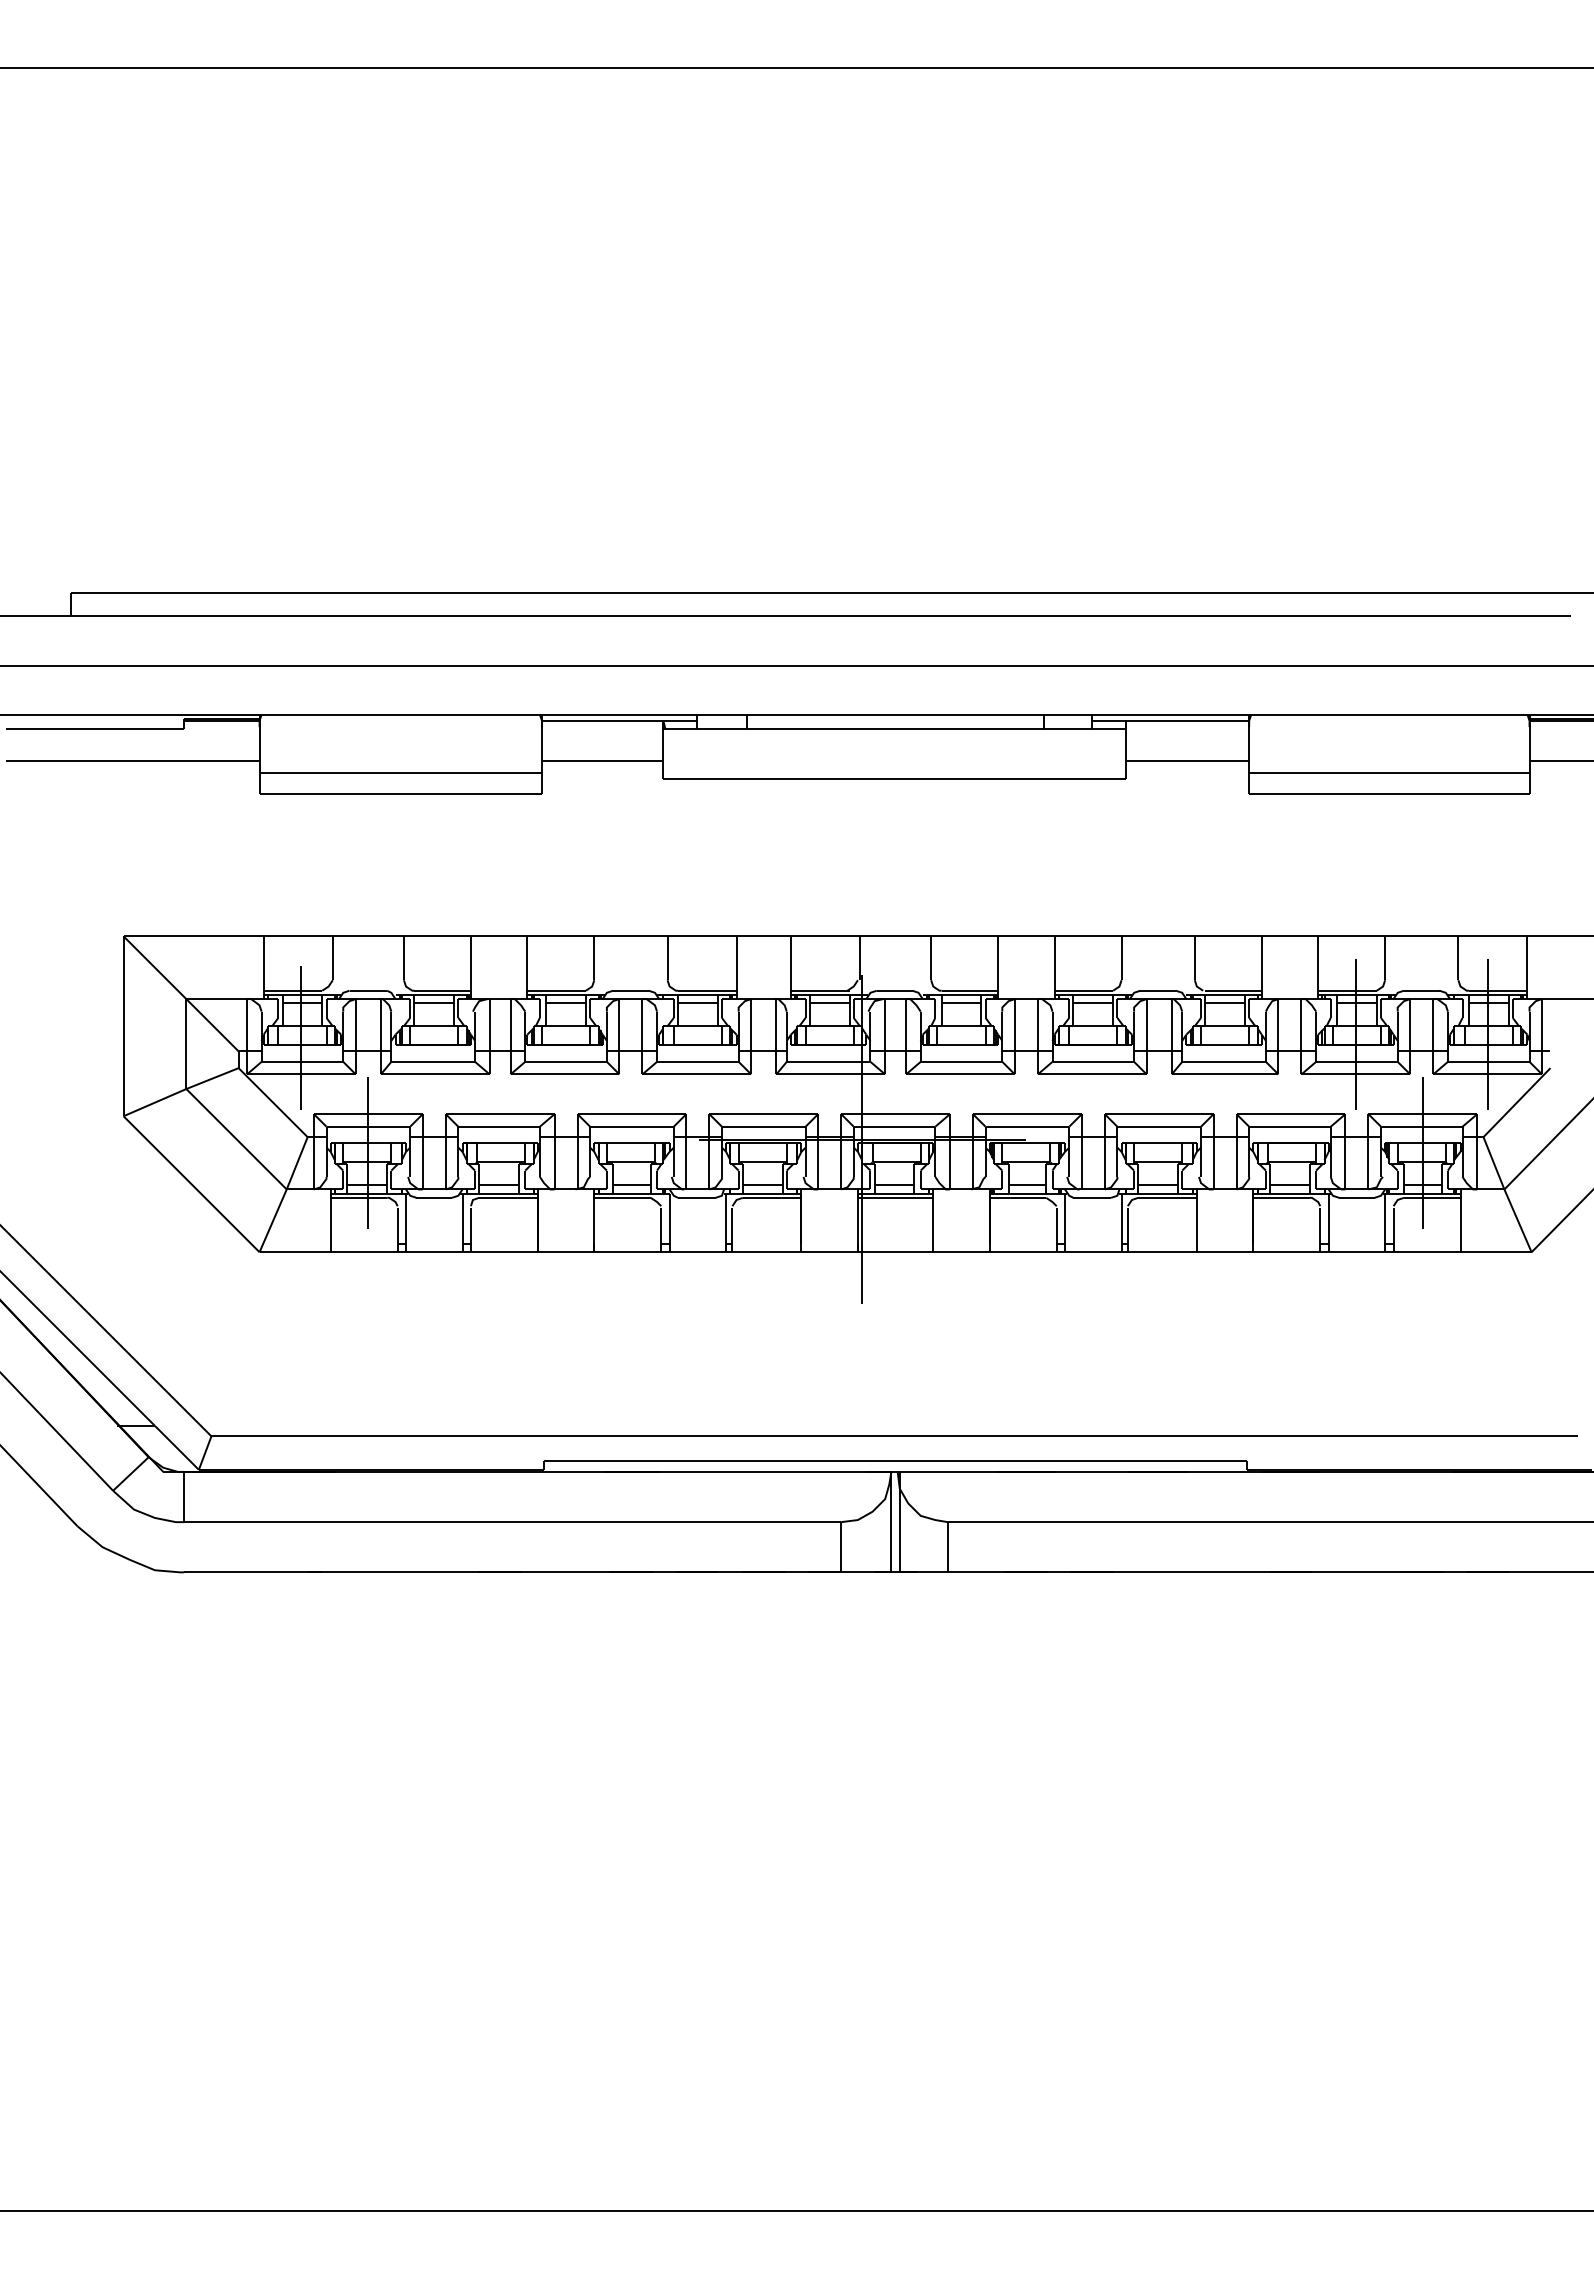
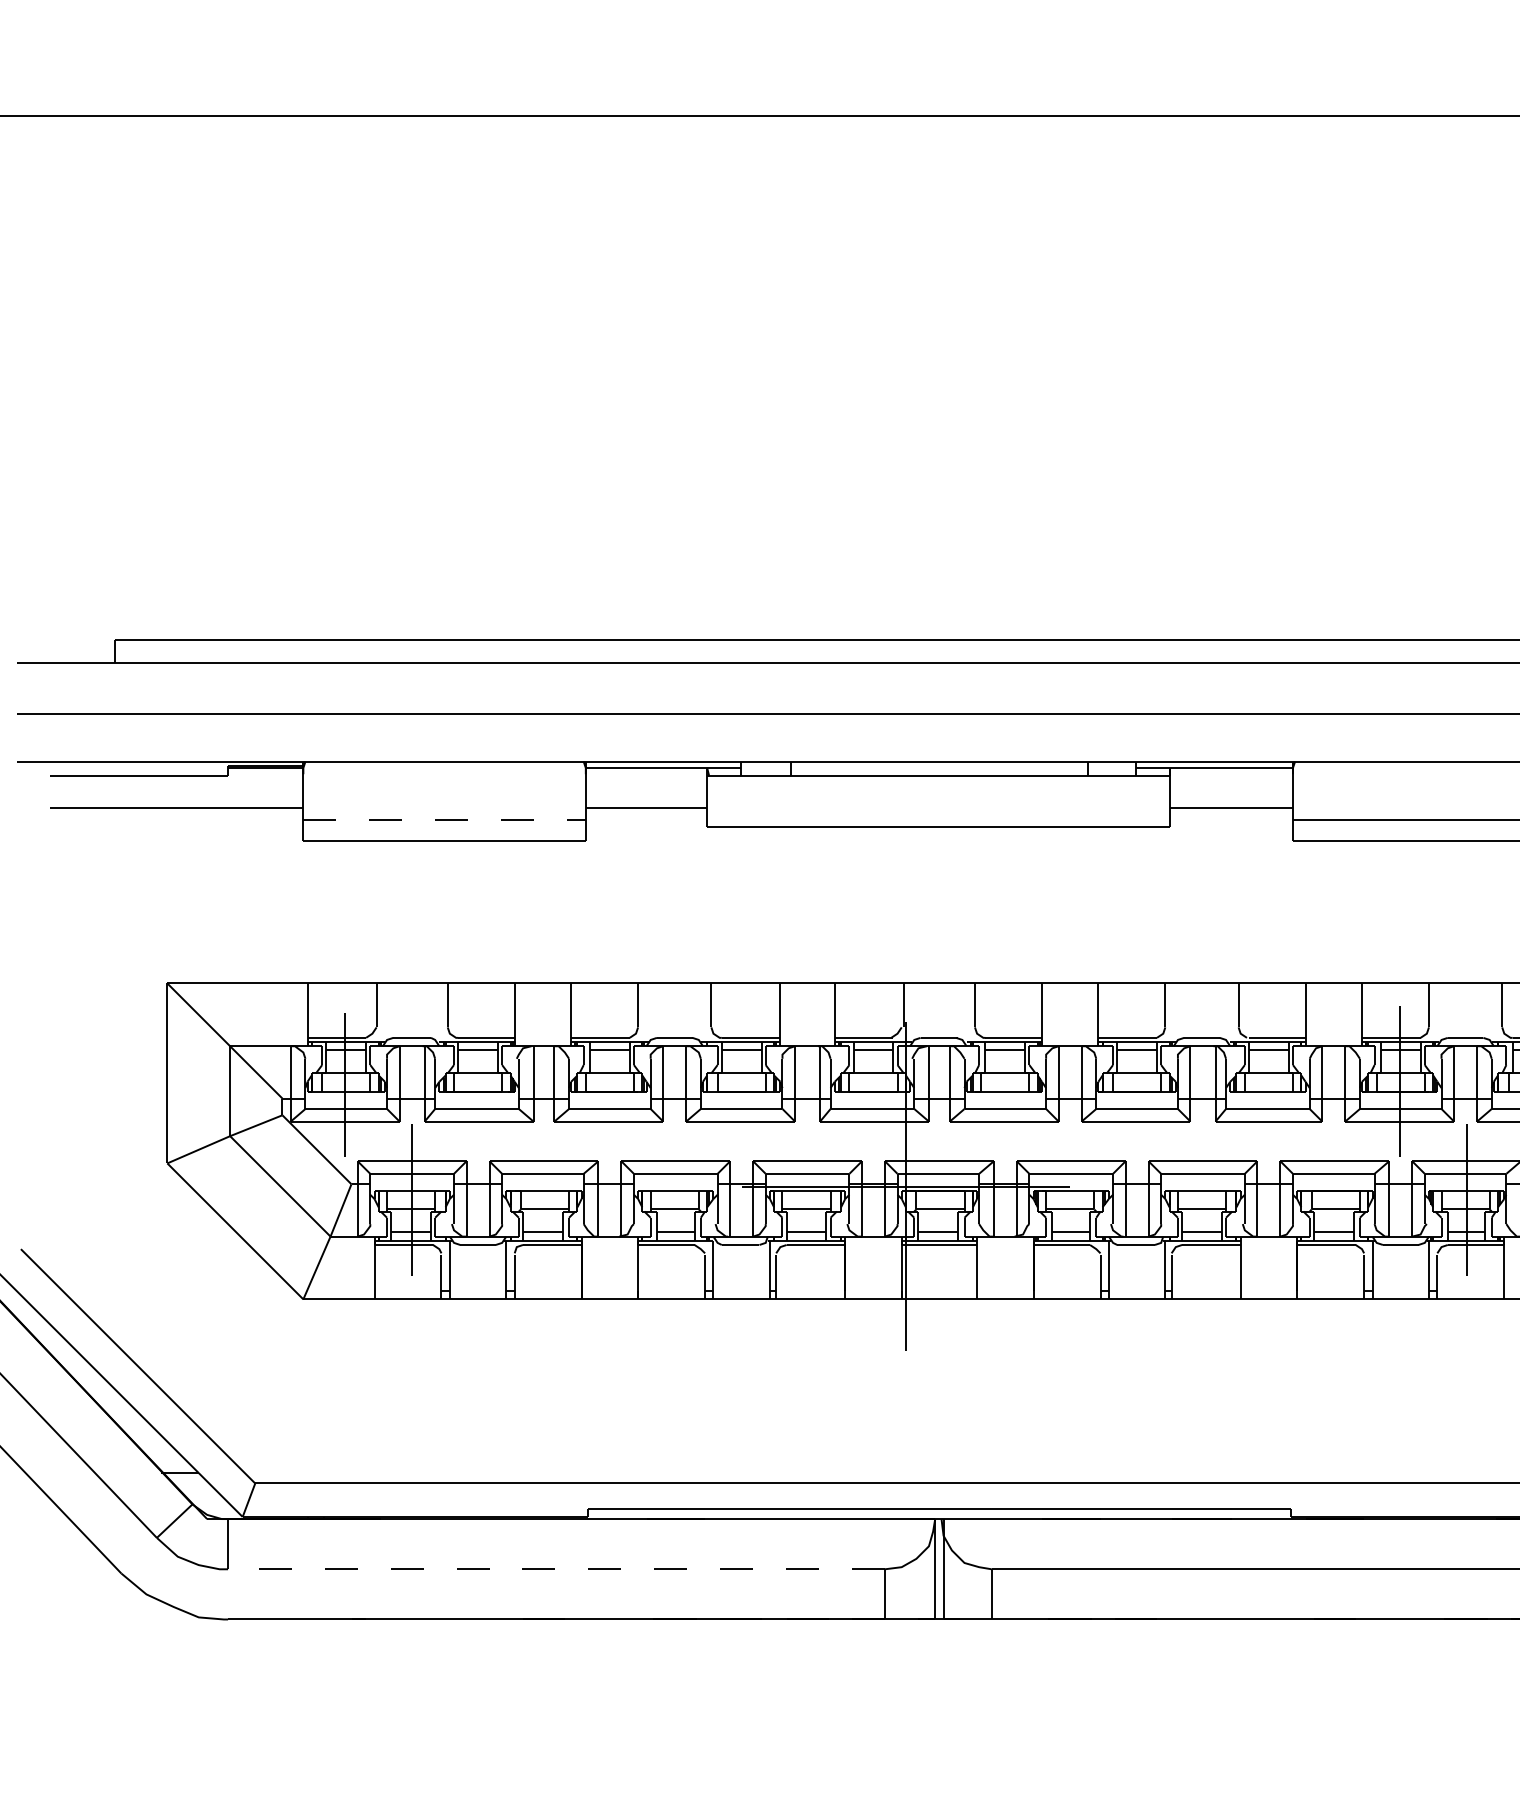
line: (401, 773) -> (445, 820), solid -> dashed
line: (512, 1522) -> (556, 1569), solid -> dashed

